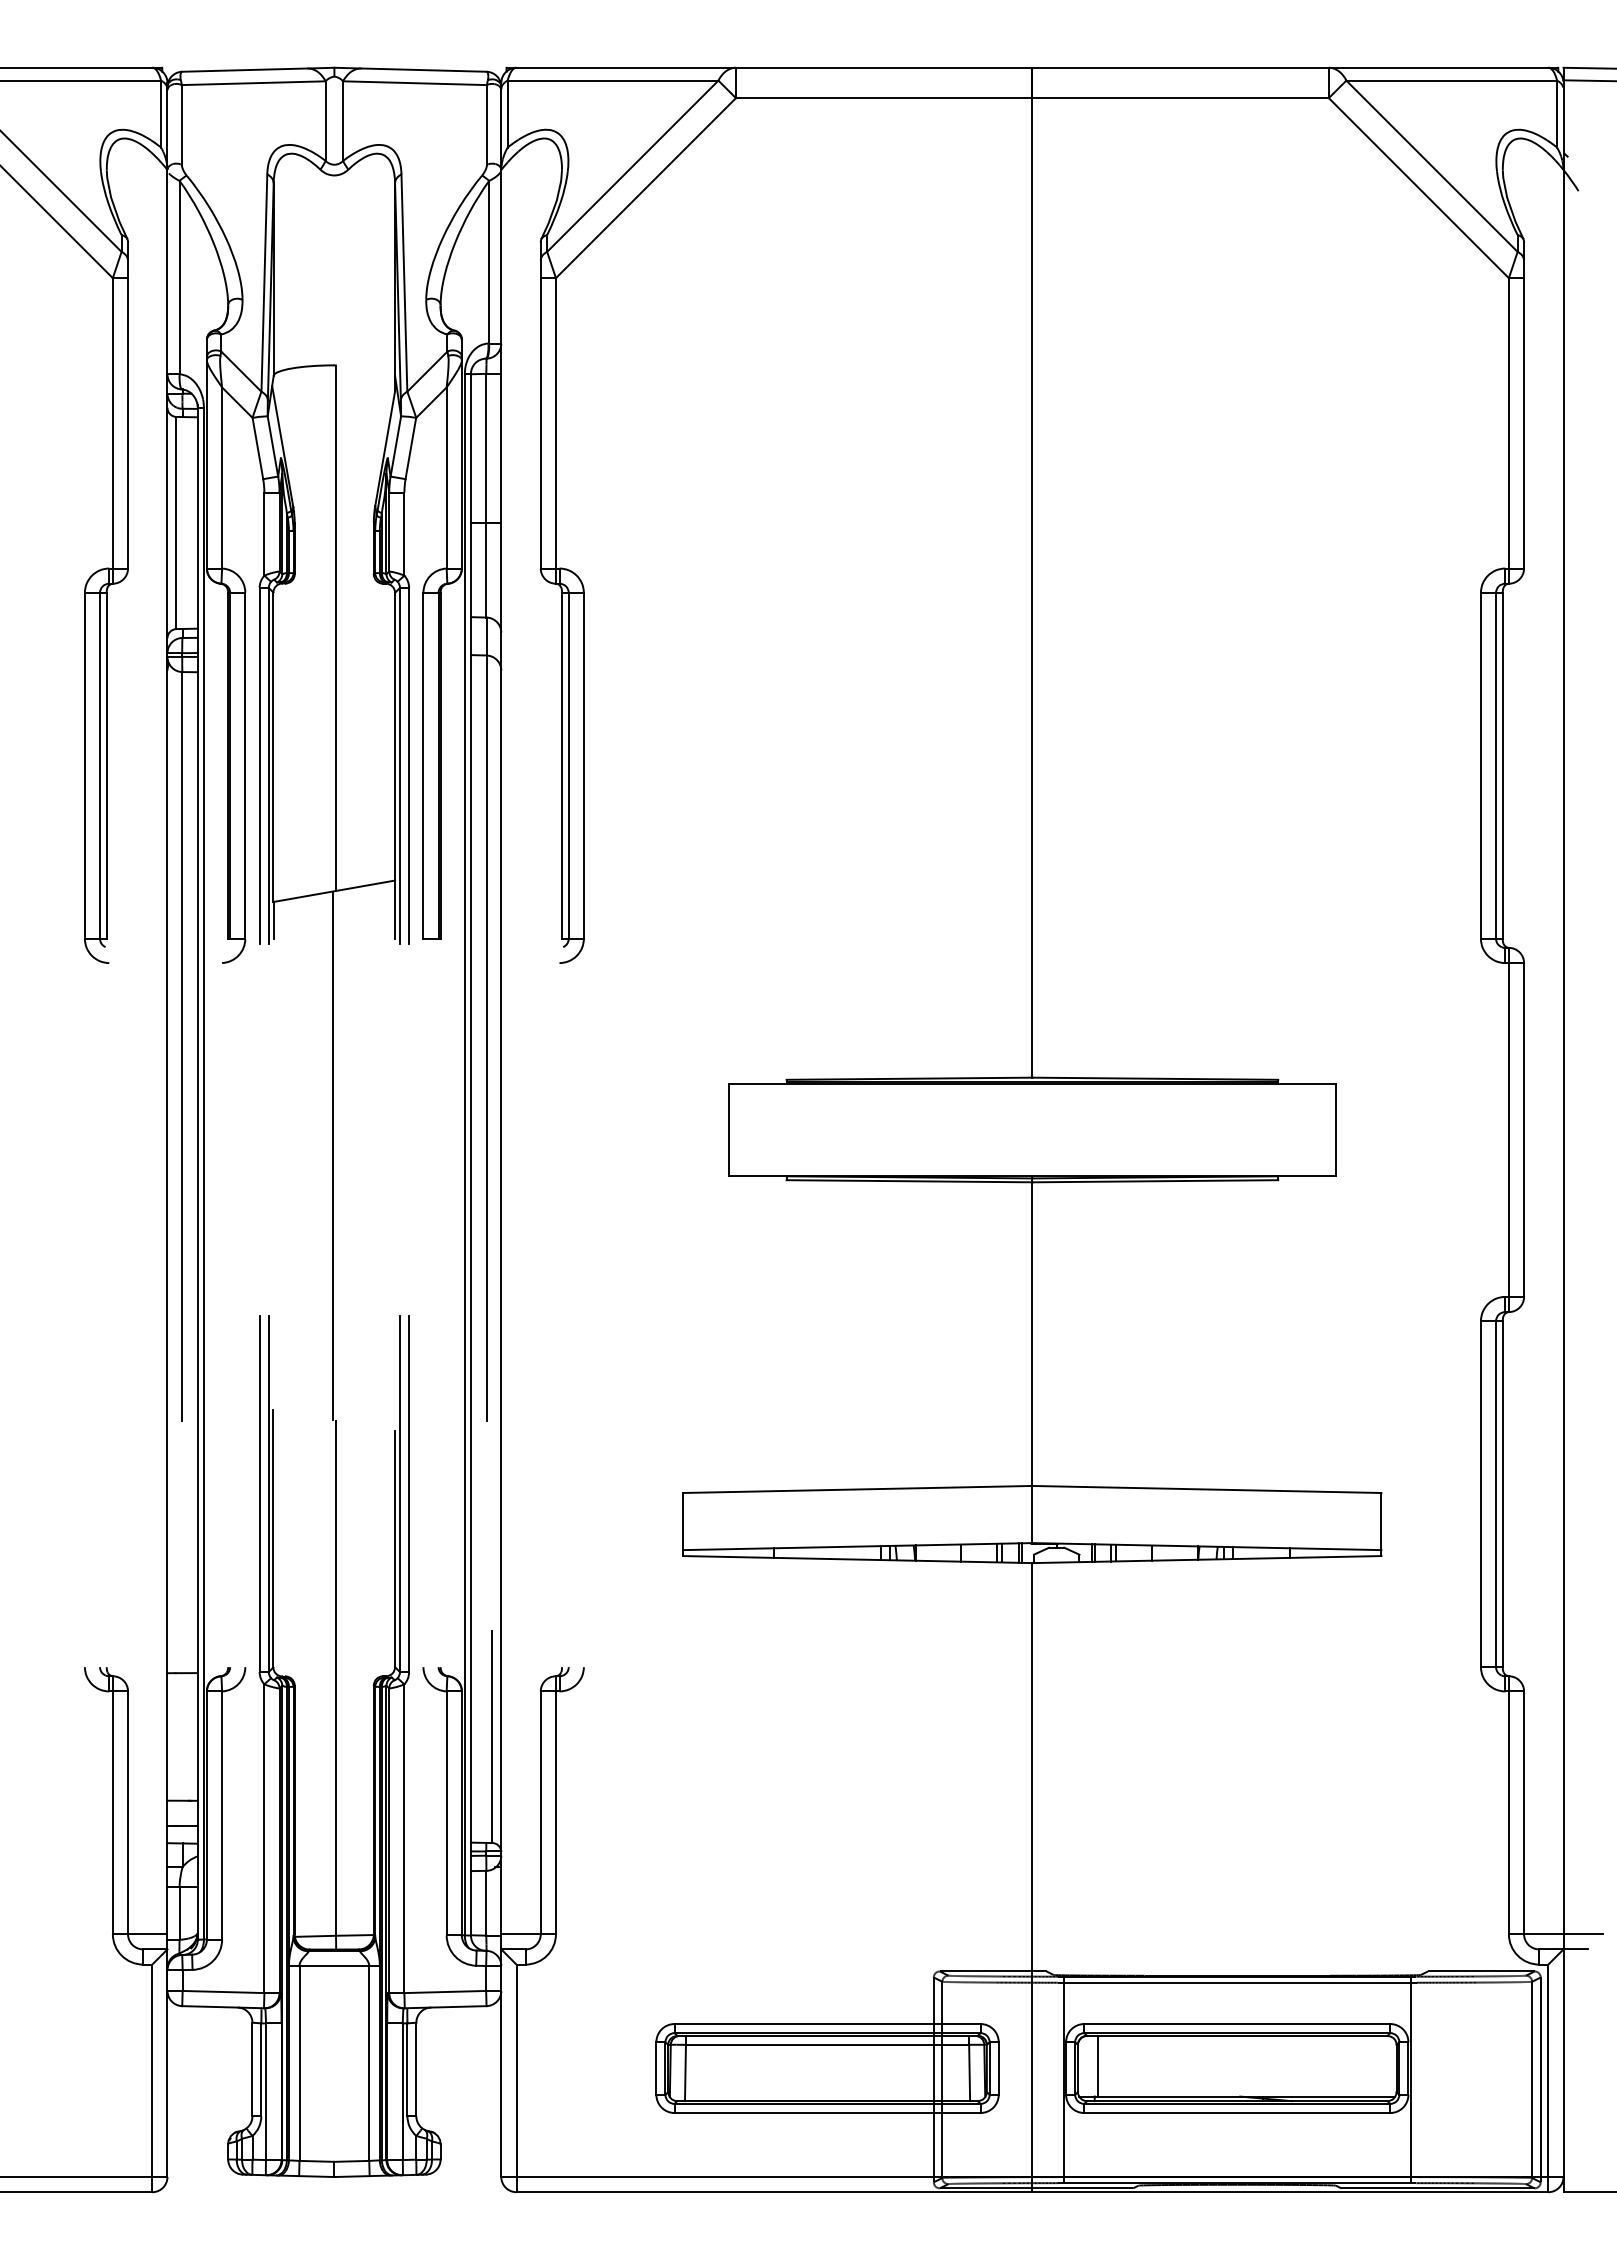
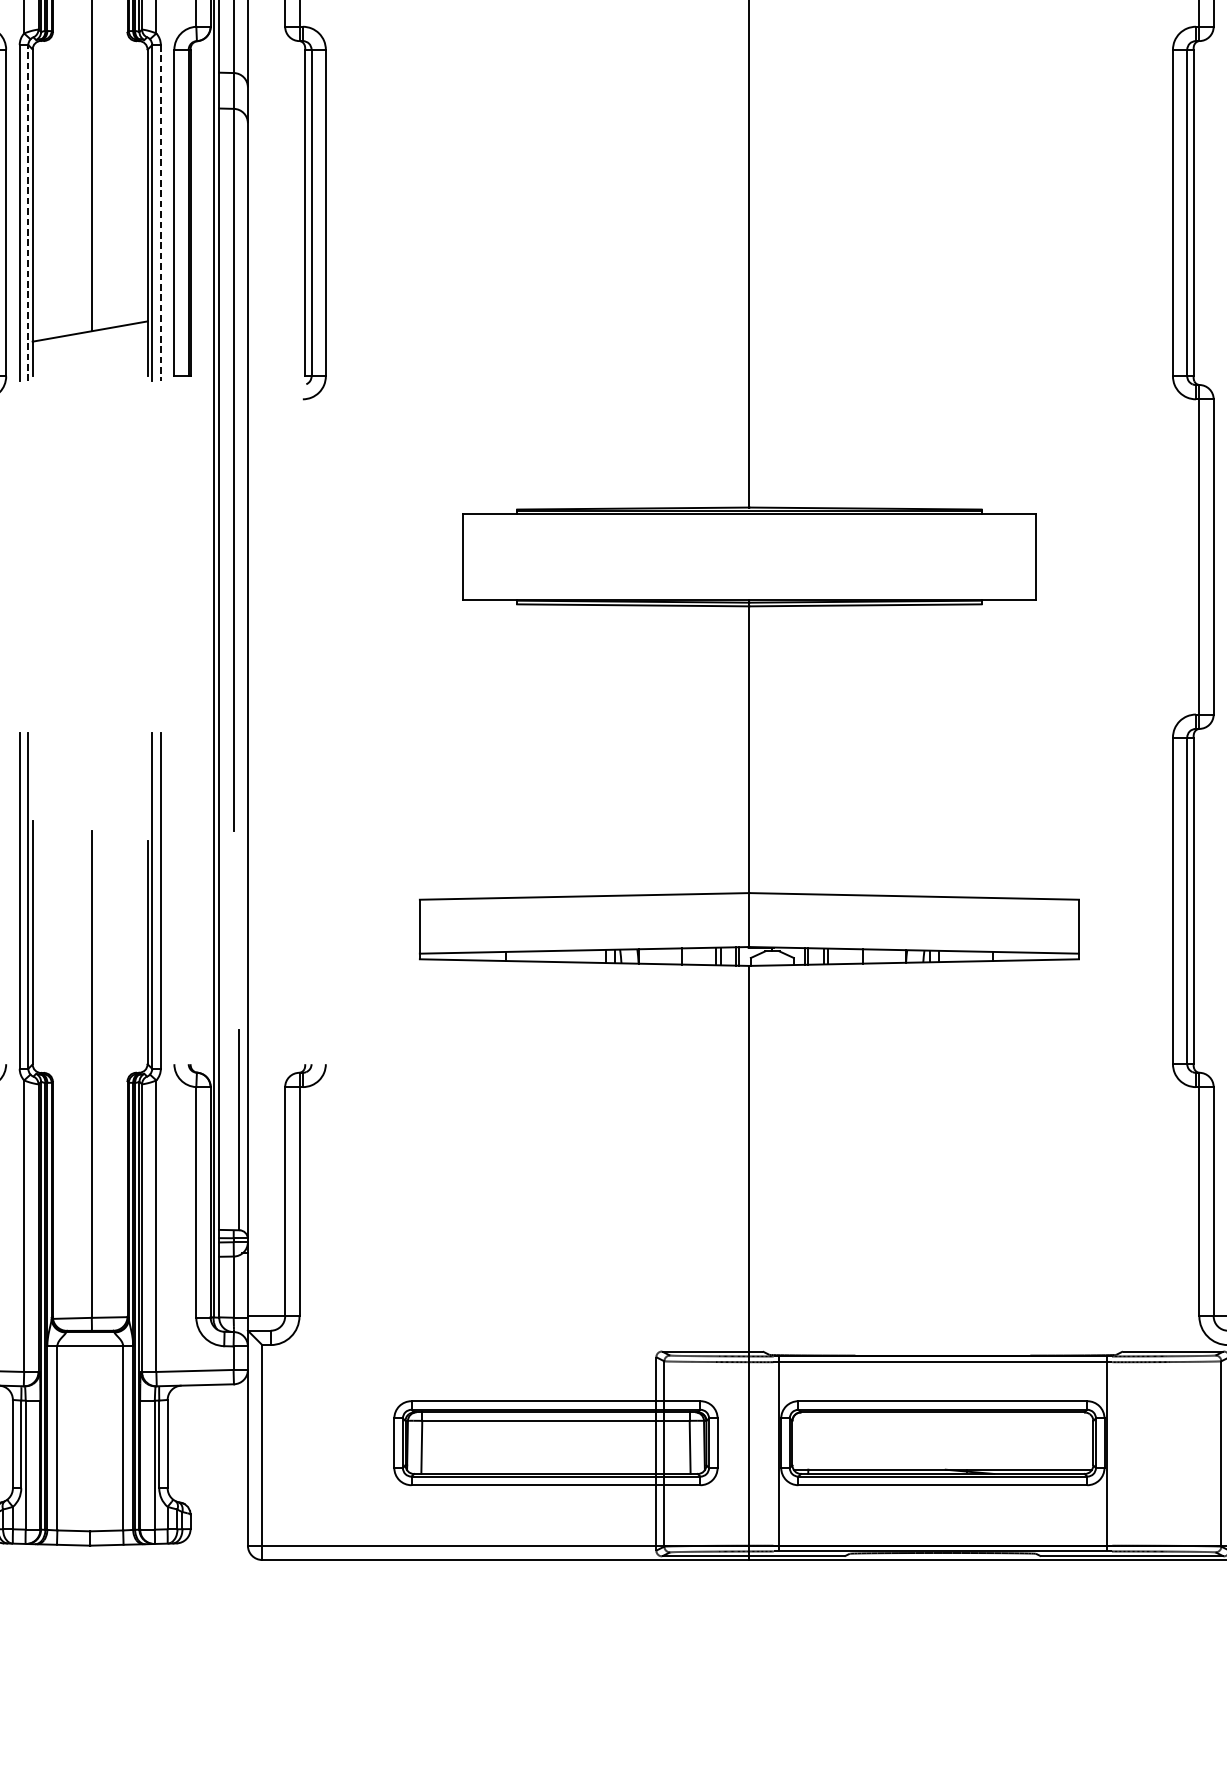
line: (268, 765) -> (28, 212), solid -> dashed
line: (409, 765) -> (161, 212), solid -> dashed
line: (332, 1155) -> (88, 581), removed
line: (1097, 2065) -> (810, 1440), removed

